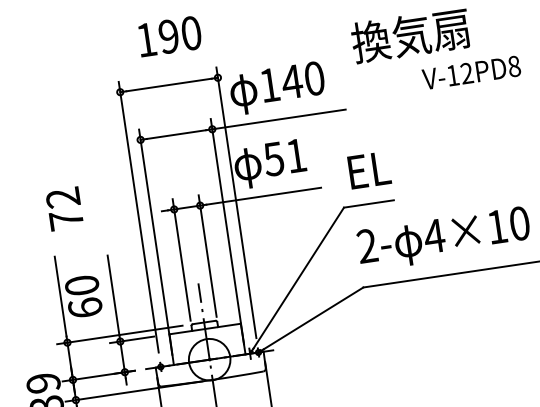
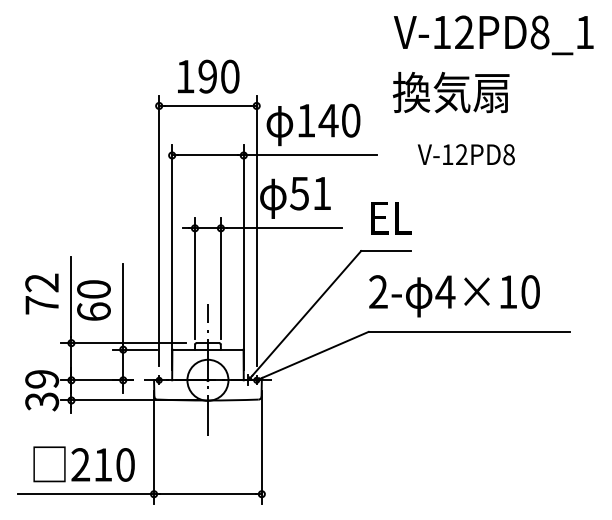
text: (169, 36) -> (208, 76), moved
text: (470, 72) -> (465, 154), moved
text: (64, 208) -> (41, 293), moved

